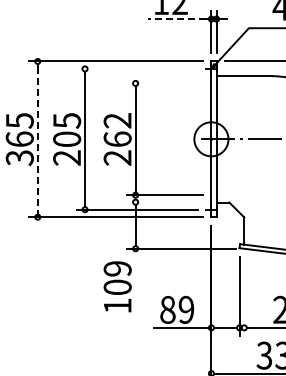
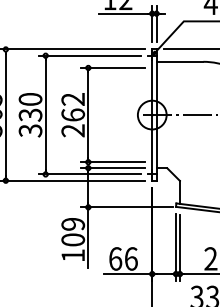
line: (177, 19) -> (123, 14), dashed -> solid
line: (136, 68) -> (89, 55), added
line: (164, 83) -> (112, 68), added
line: (37, 139) -> (5, 115), dashed -> solid
text: (67, 139) -> (30, 115), 205 -> 330
line: (164, 202) -> (112, 168), added
line: (135, 284) -> (88, 237), added
line: (244, 296) -> (180, 247), added
text: (177, 309) -> (123, 258), 89 -> 66

